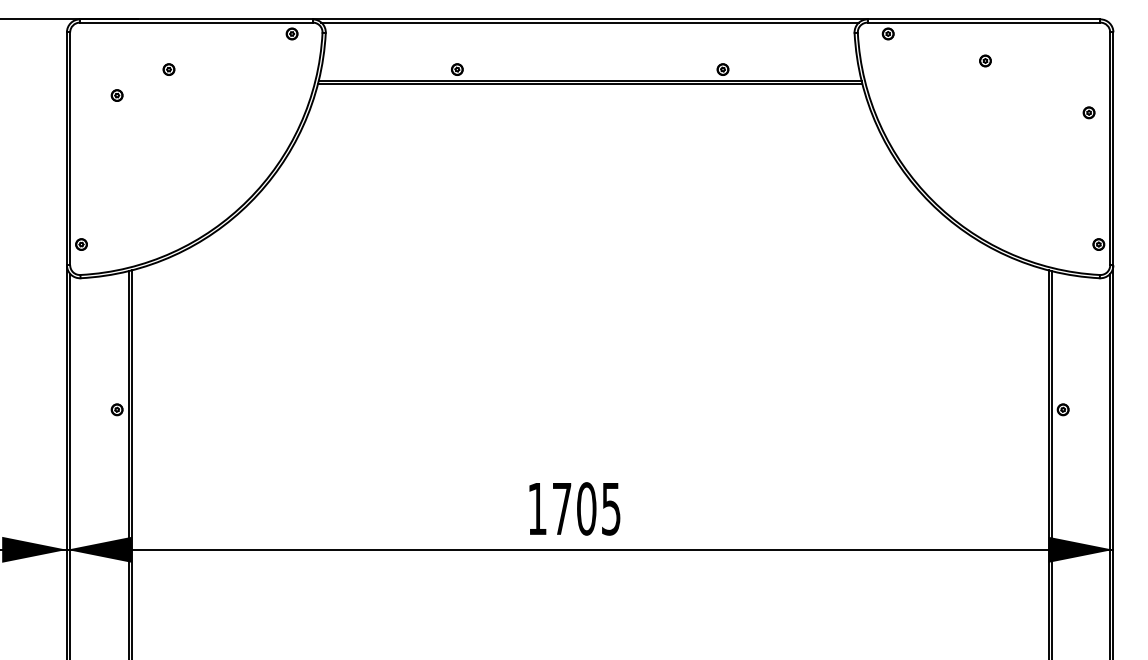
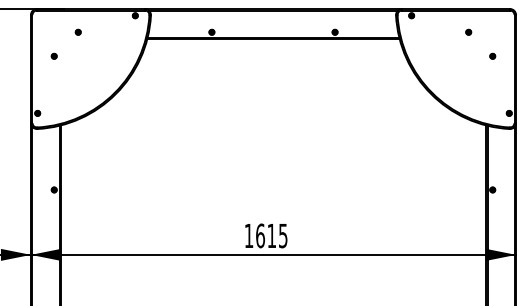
part: (984, 59) -> (468, 31), moved
part: (115, 93) -> (53, 55), moved
part: (1088, 111) -> (492, 55), moved
text: (575, 507) -> (266, 235), 1705 -> 1615

